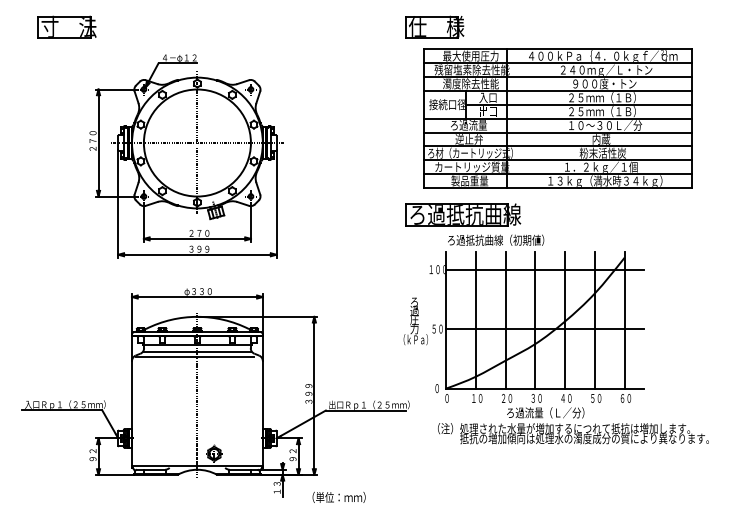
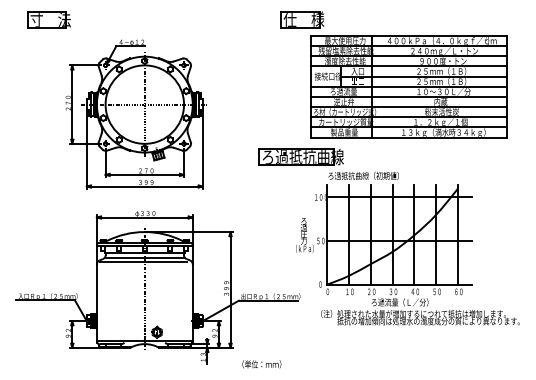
part: (434, 26) -> (302, 19), moved
part: (463, 214) -> (301, 157), moved
text: (338, 496) -> (261, 363), moved

